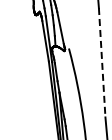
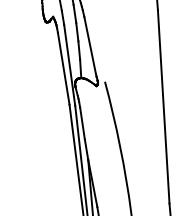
line: (102, 62) -> (164, 106), dashed -> solid

